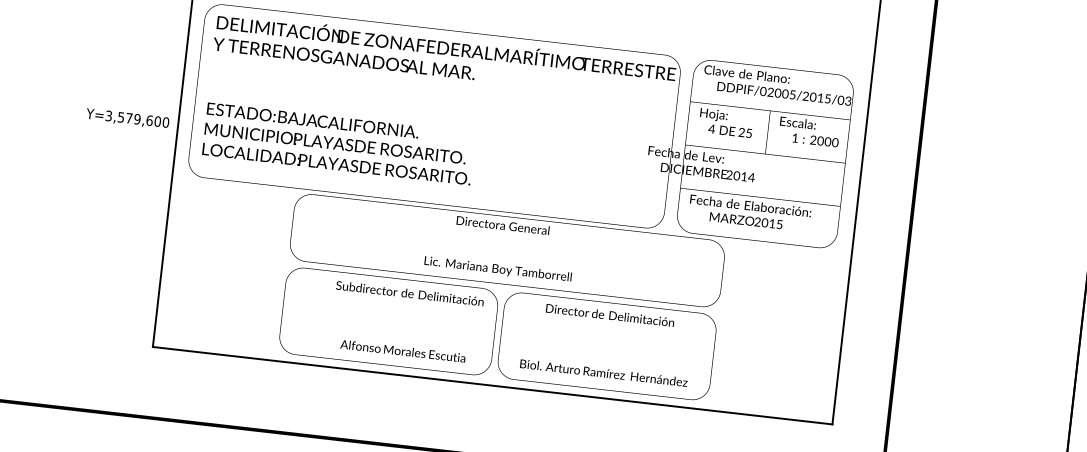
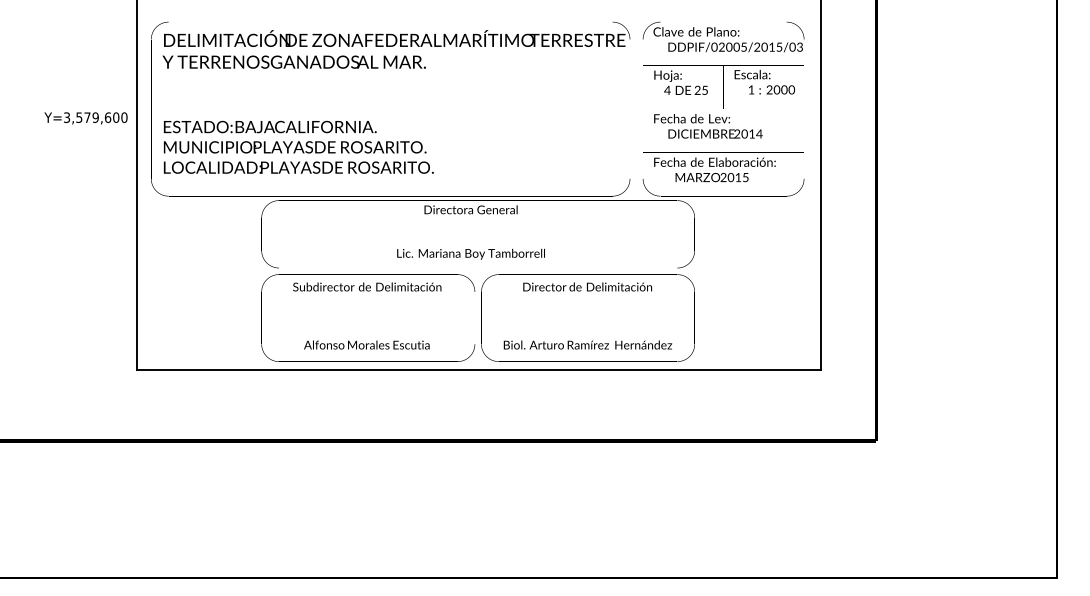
text: (127, 118) -> (85, 118), moved
text: (701, 164) -> (708, 126), moved
text: (407, 321) -> (367, 315), moved

